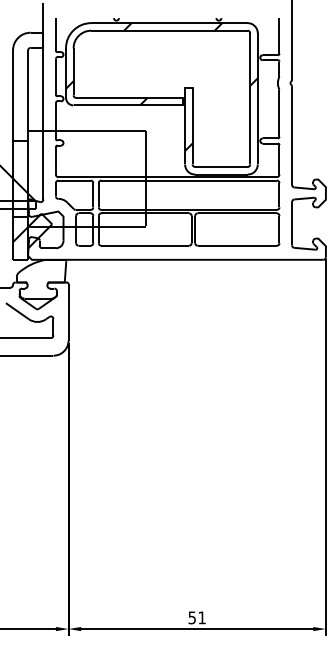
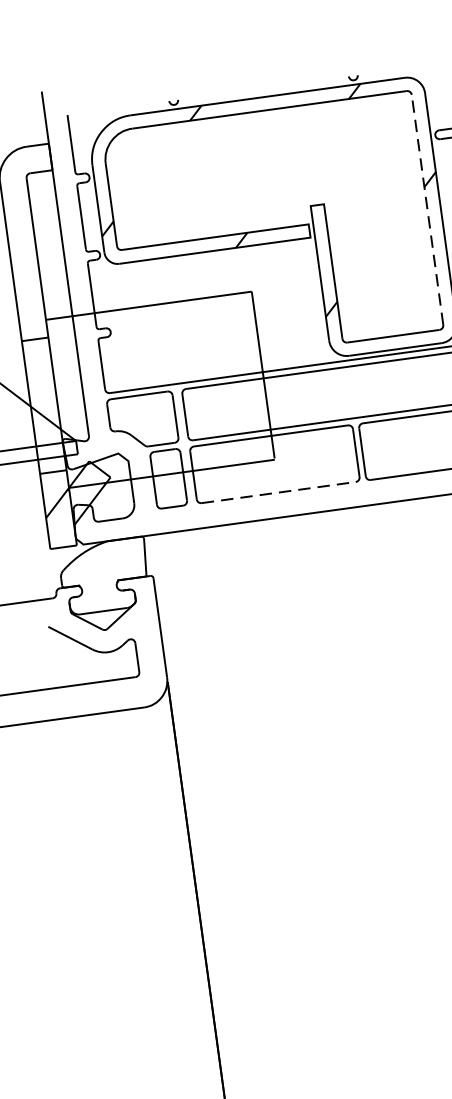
line: (250, 98) -> (427, 209), solid -> dashed
line: (145, 245) -> (279, 492), solid -> dashed

